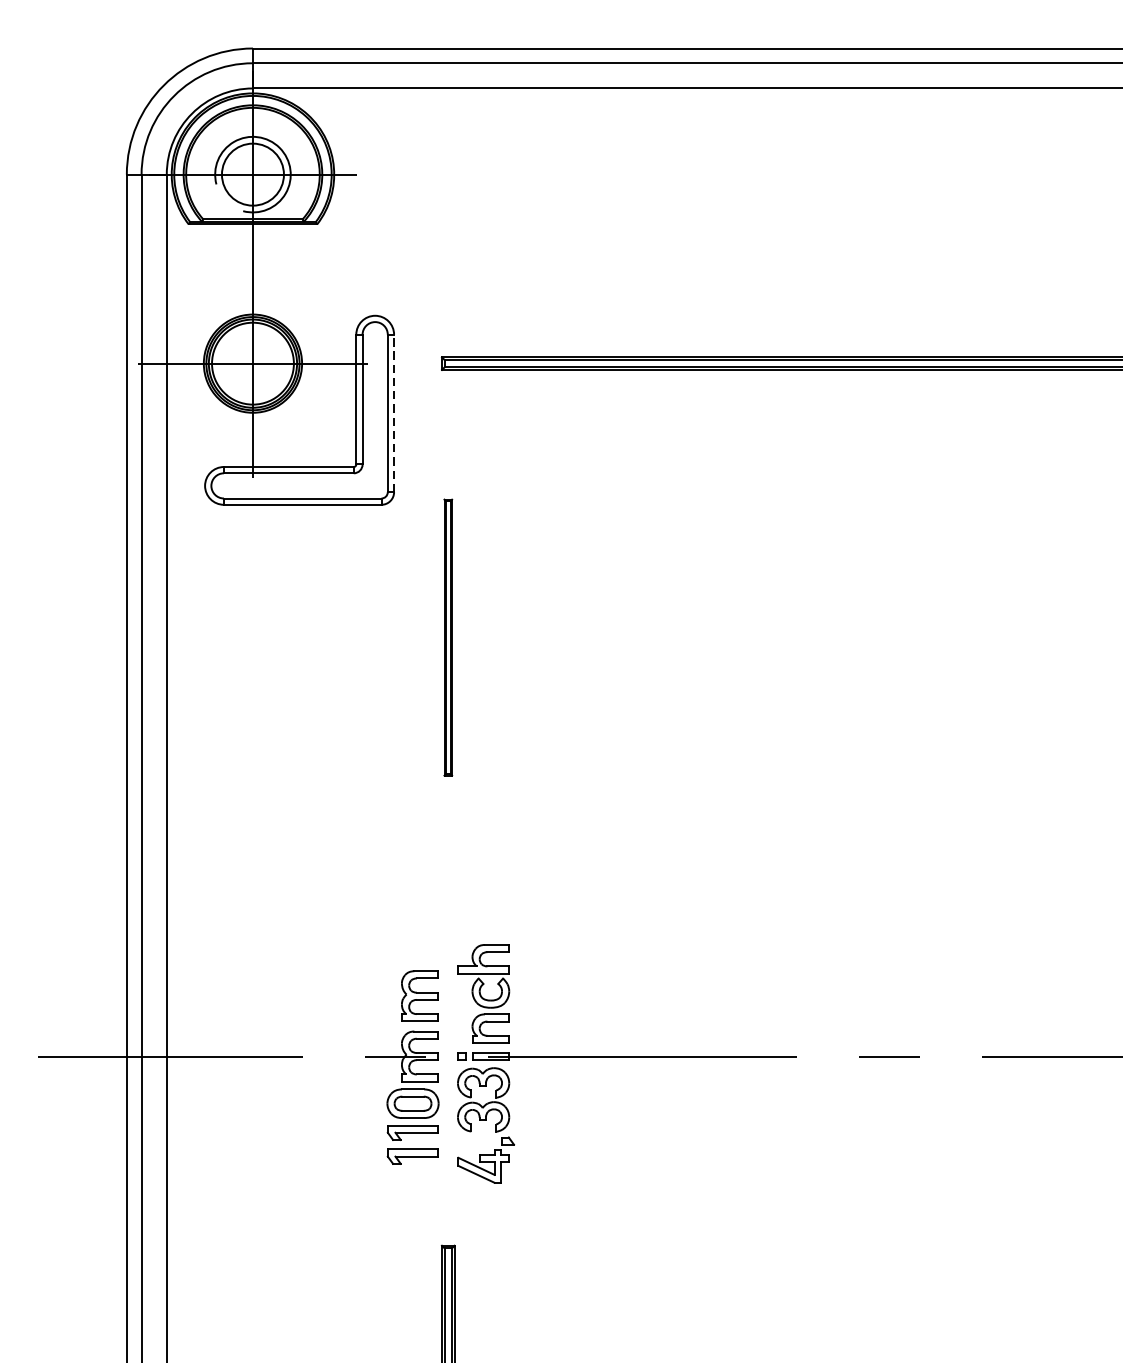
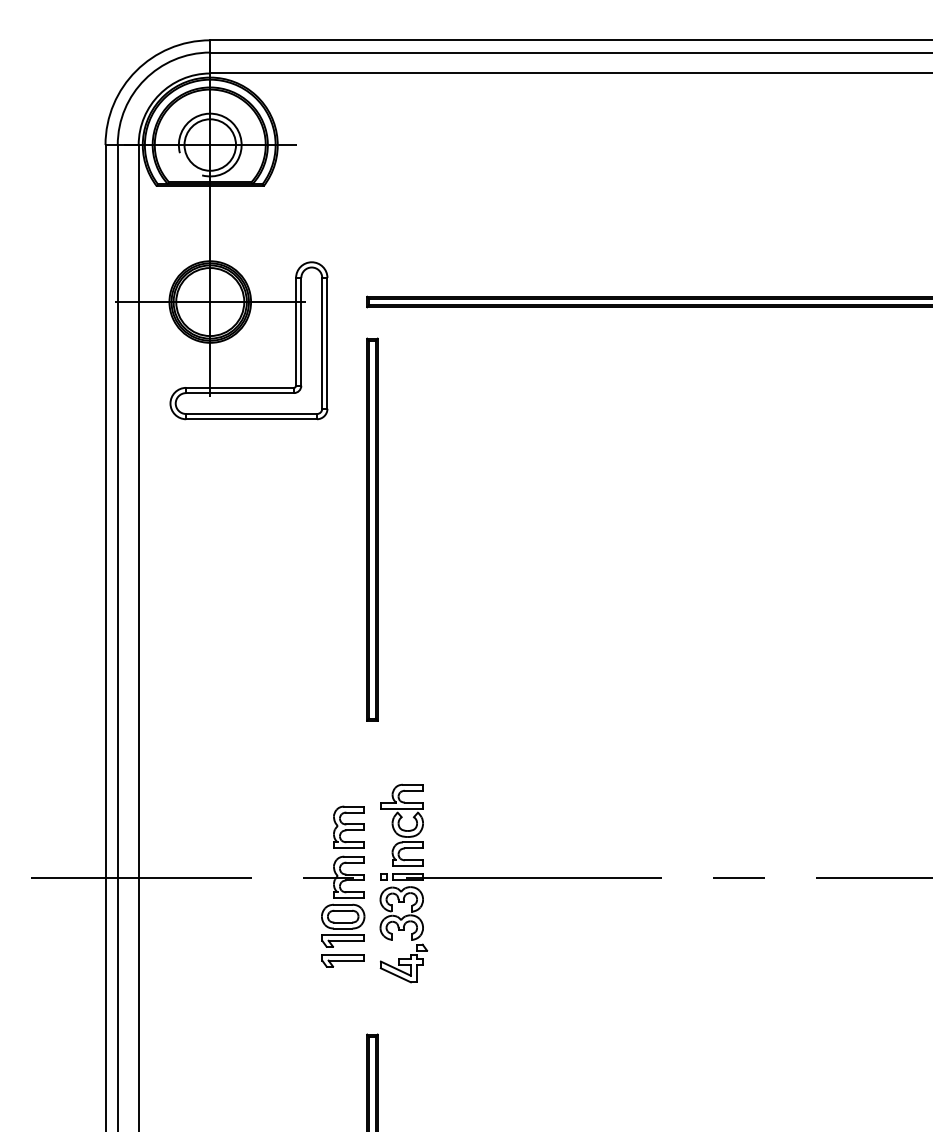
line: (394, 412) -> (327, 342), dashed -> solid
part: (448, 637) -> (372, 529), size x1.67

